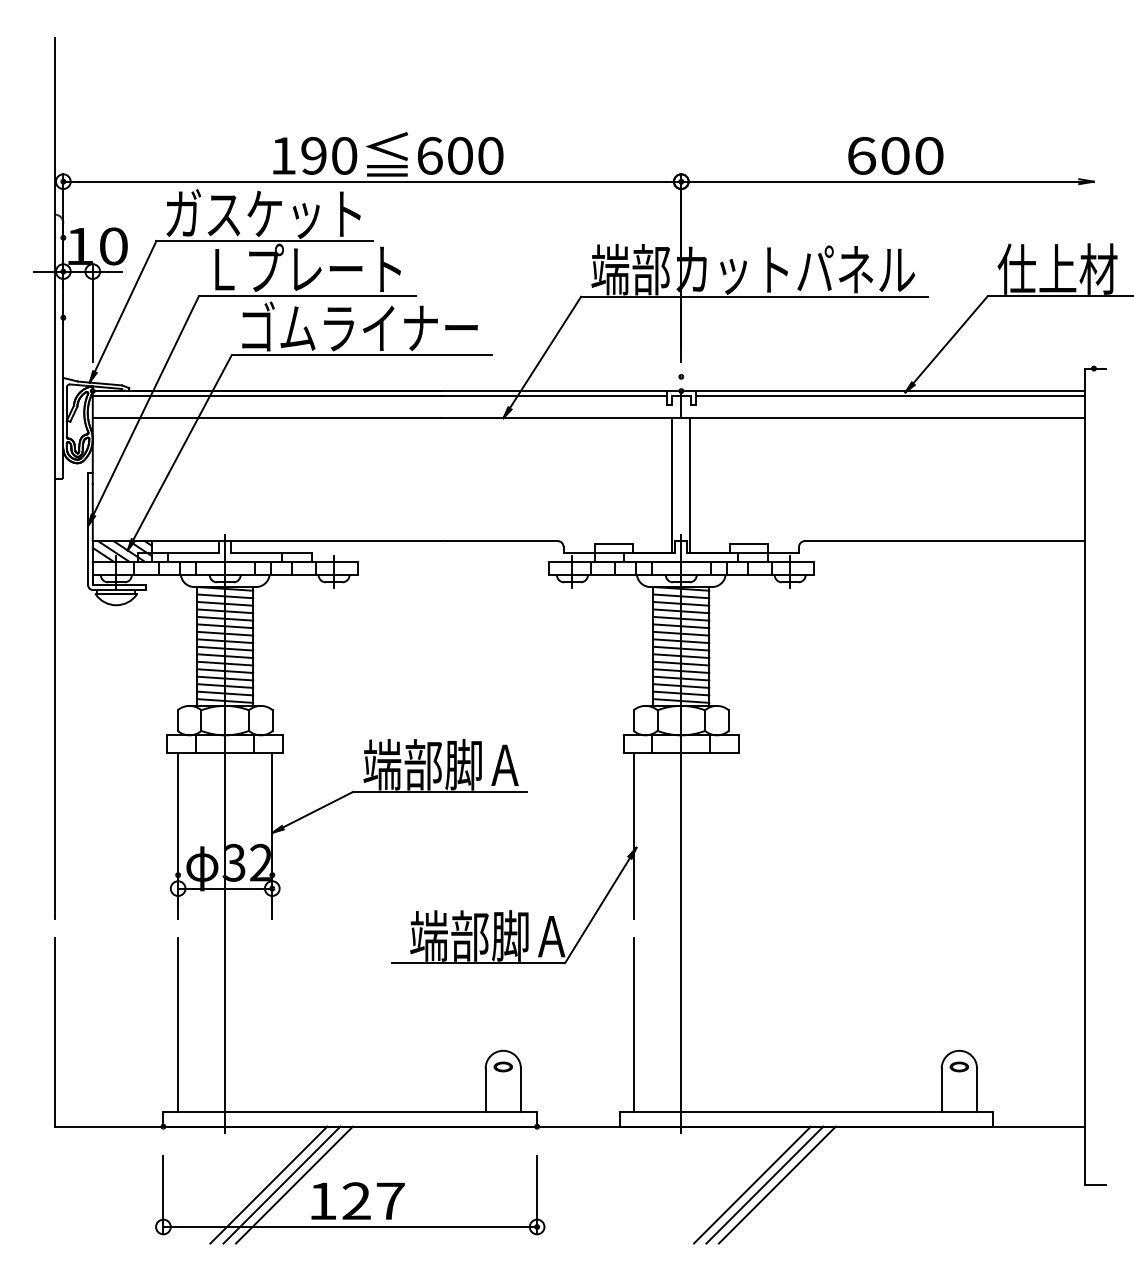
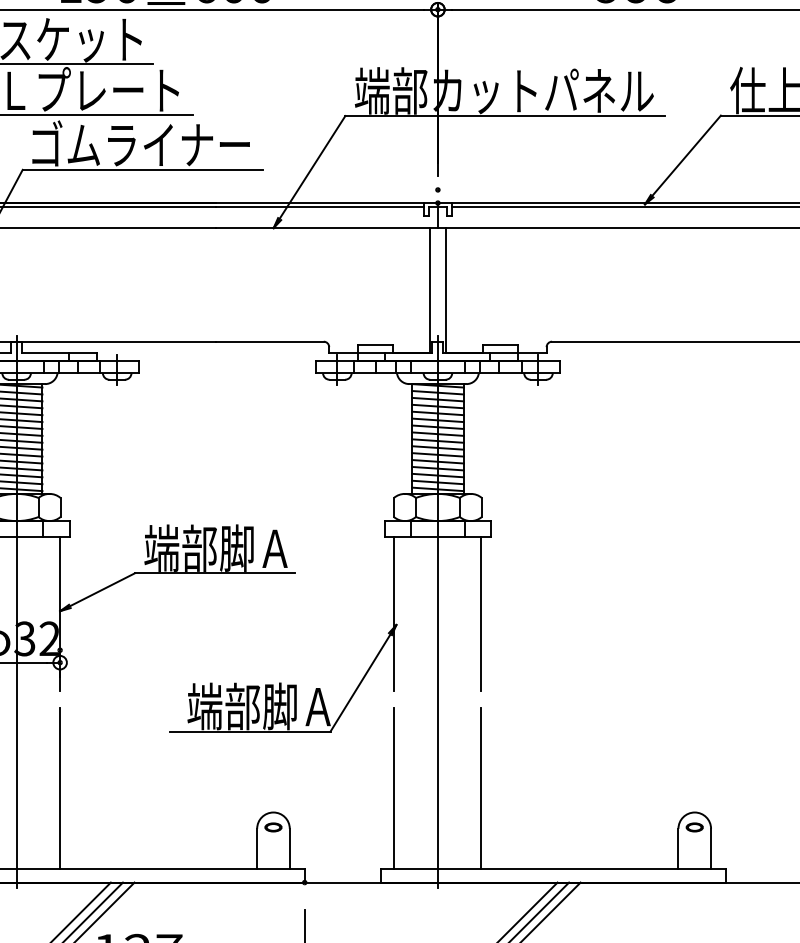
line: (728, 835) -> (481, 613), added
line: (272, 1024) -> (60, 788), added
line: (728, 1024) -> (481, 788), added

